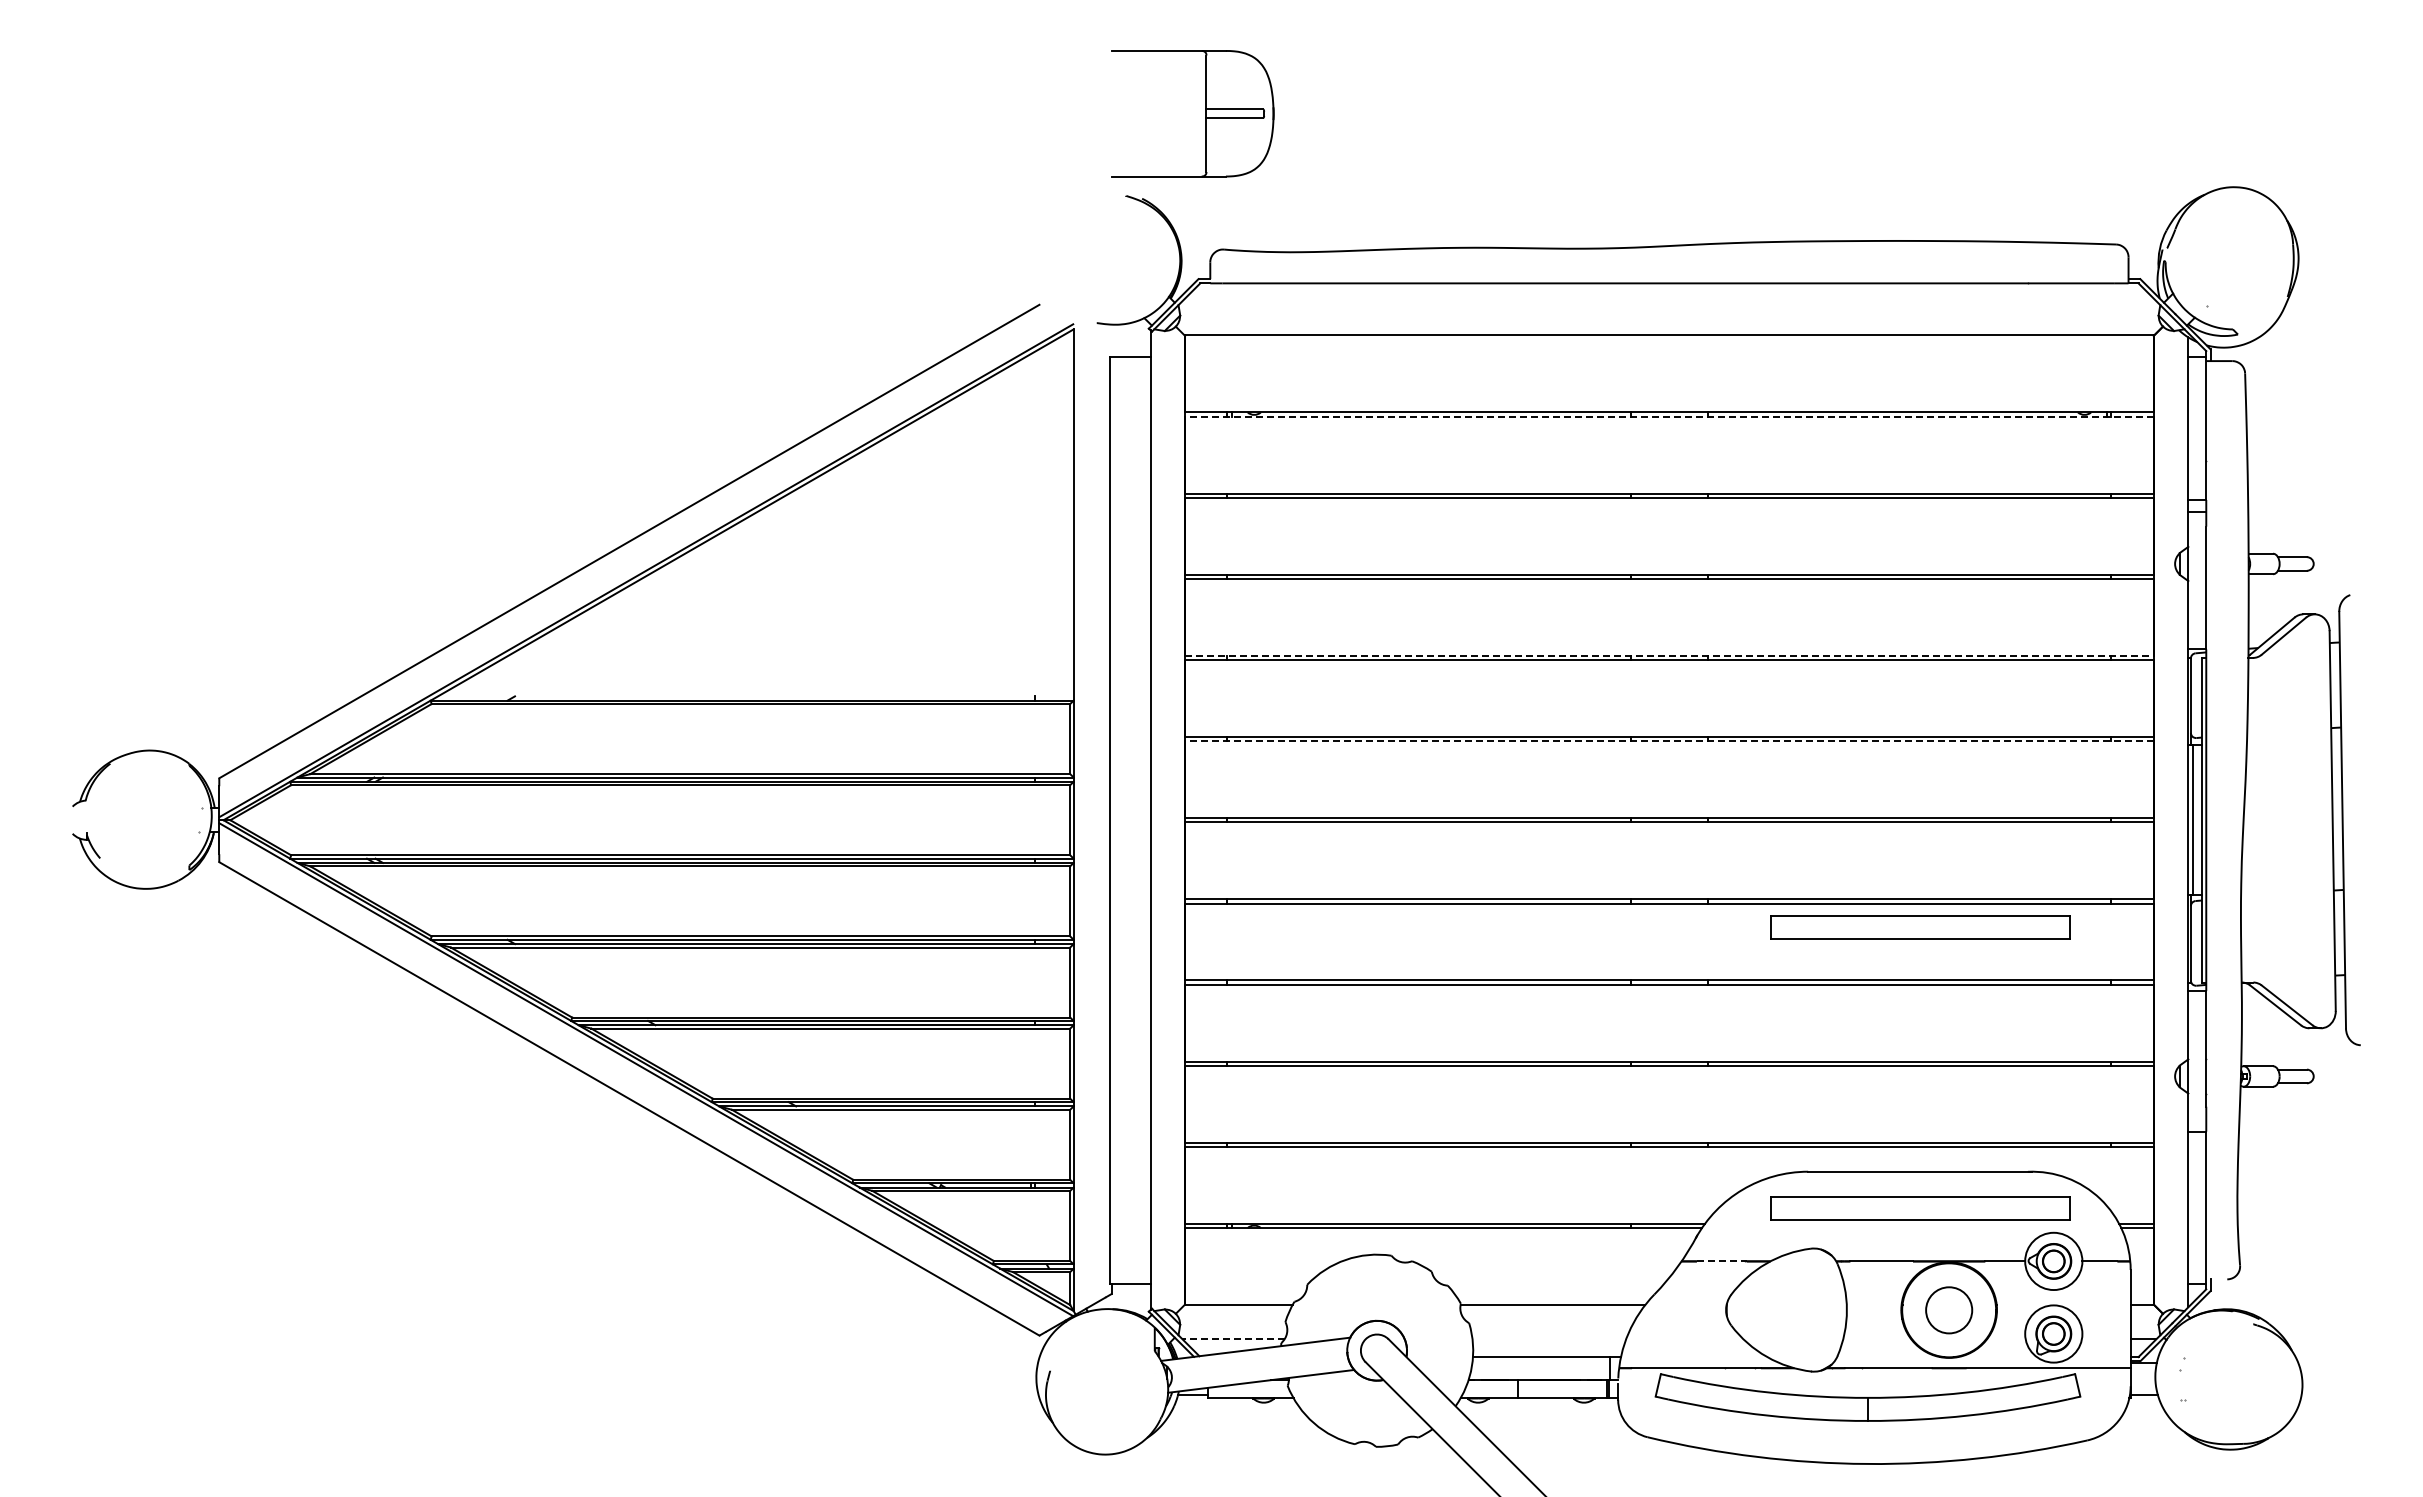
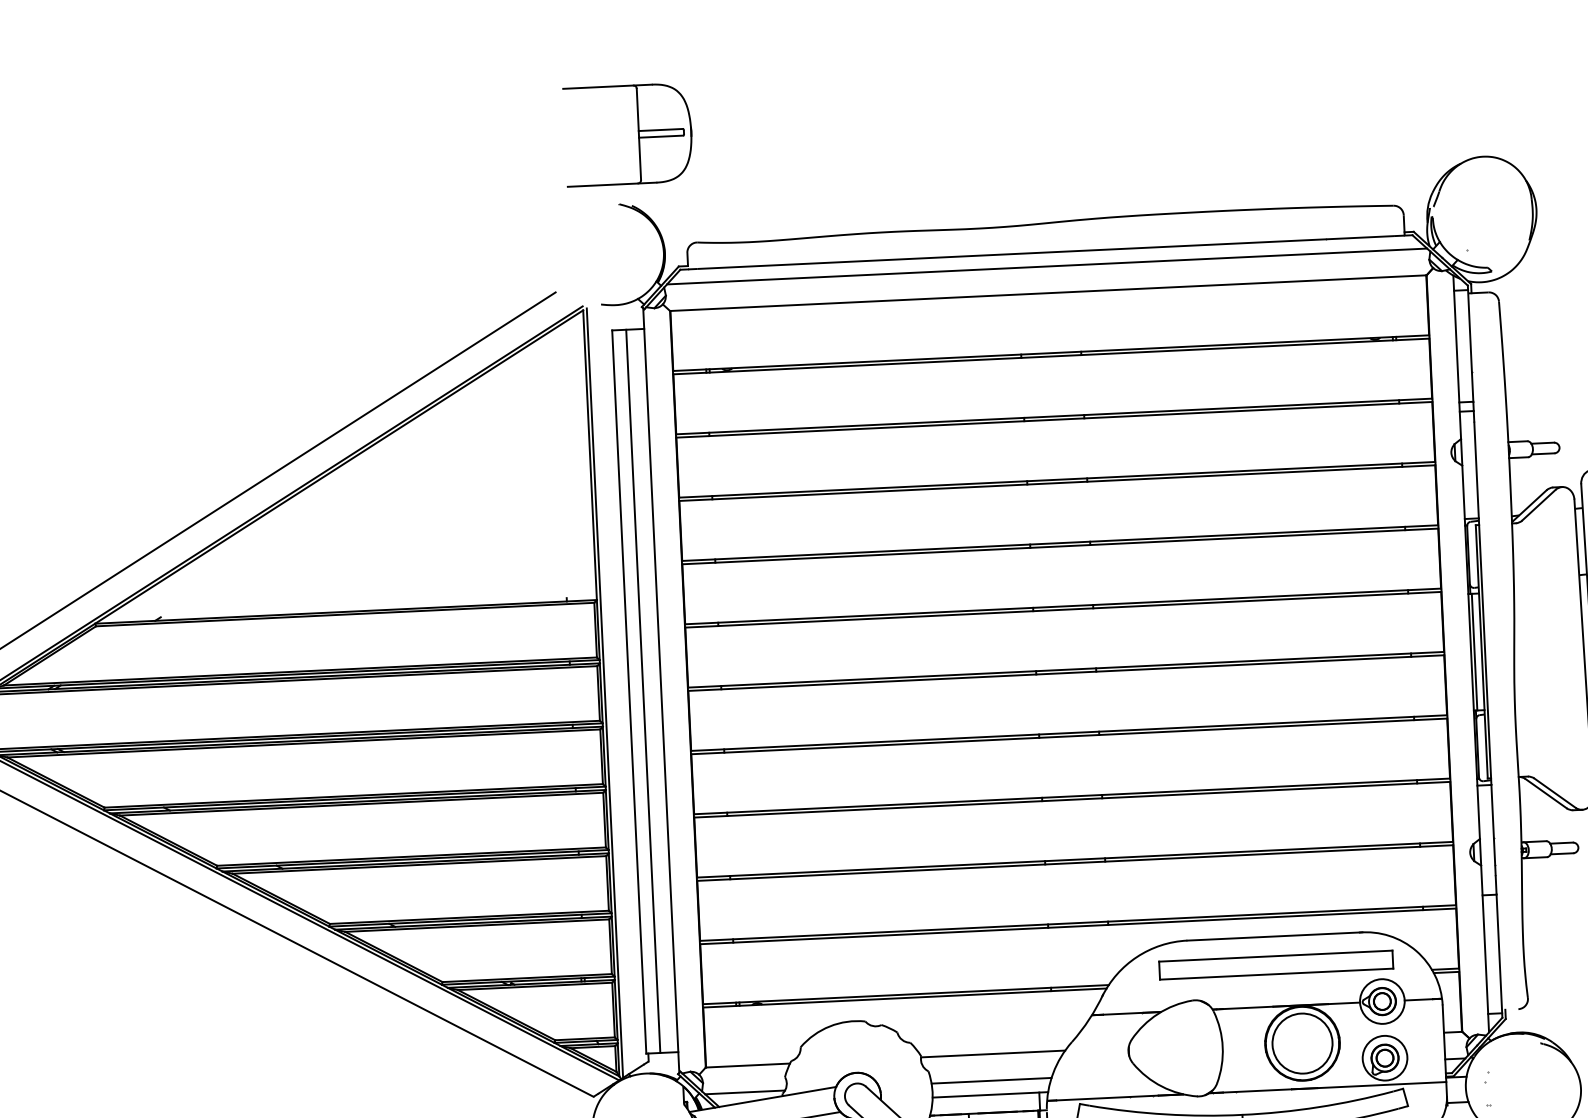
part: (1205, 113) -> (638, 134), moved
line: (1669, 301) -> (1047, 266), added
line: (1668, 416) -> (1050, 356), dashed -> solid
line: (1669, 655) -> (1060, 542), dashed -> solid
line: (1668, 741) -> (1062, 610), dashed -> solid
line: (1127, 819) -> (643, 690), added
line: (1078, 820) -> (605, 693), added
part: (1920, 927) -> (1266, 745), removed
line: (1721, 1261) -> (1123, 1013), dashed -> solid
circle: (1948, 1309) -> (1301, 1042), size x1.67
line: (1233, 1339) -> (745, 1092), dashed -> solid
line: (1549, 1339) -> (991, 1081), added

